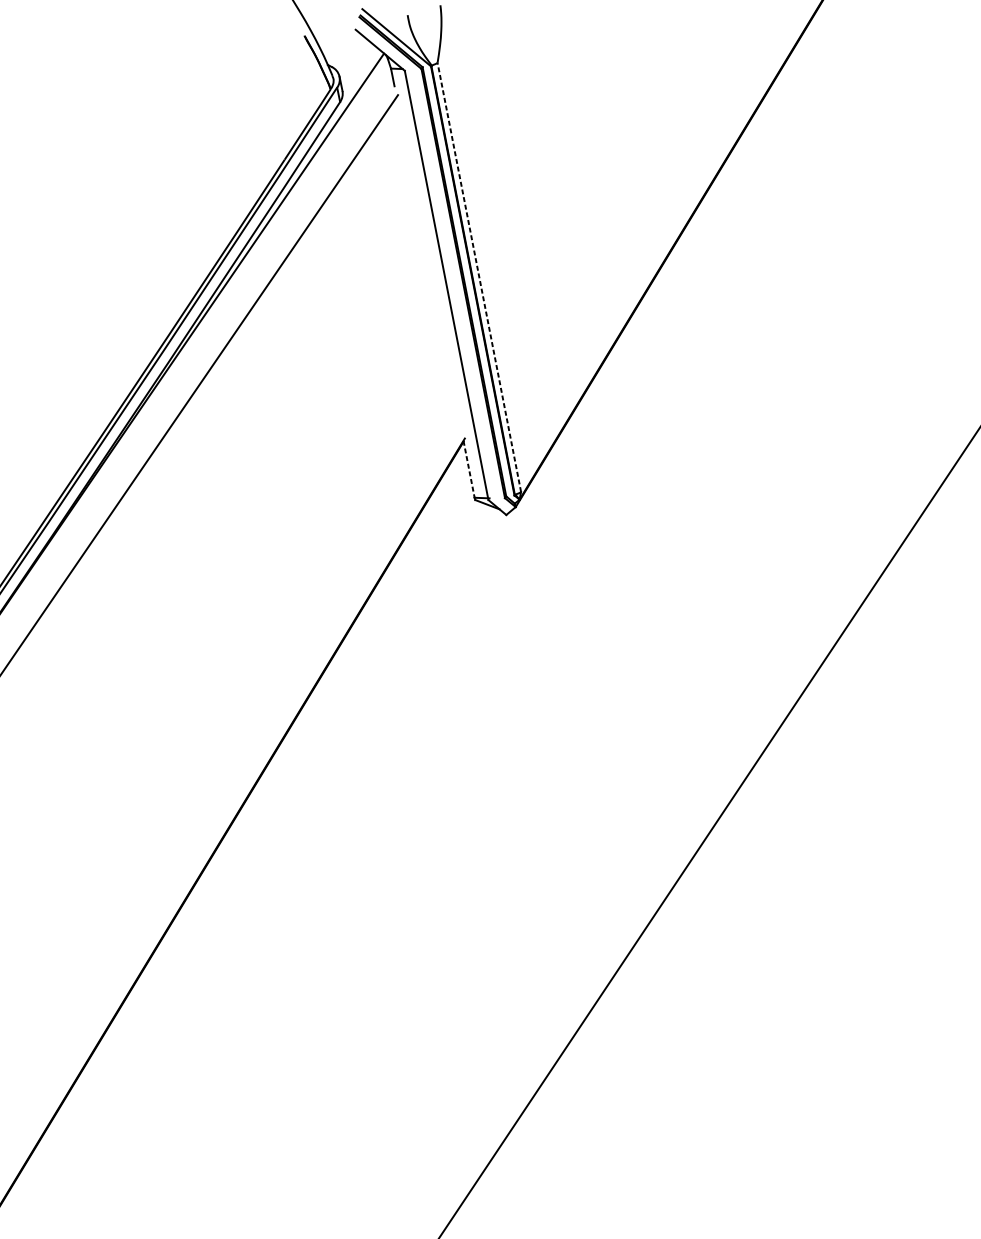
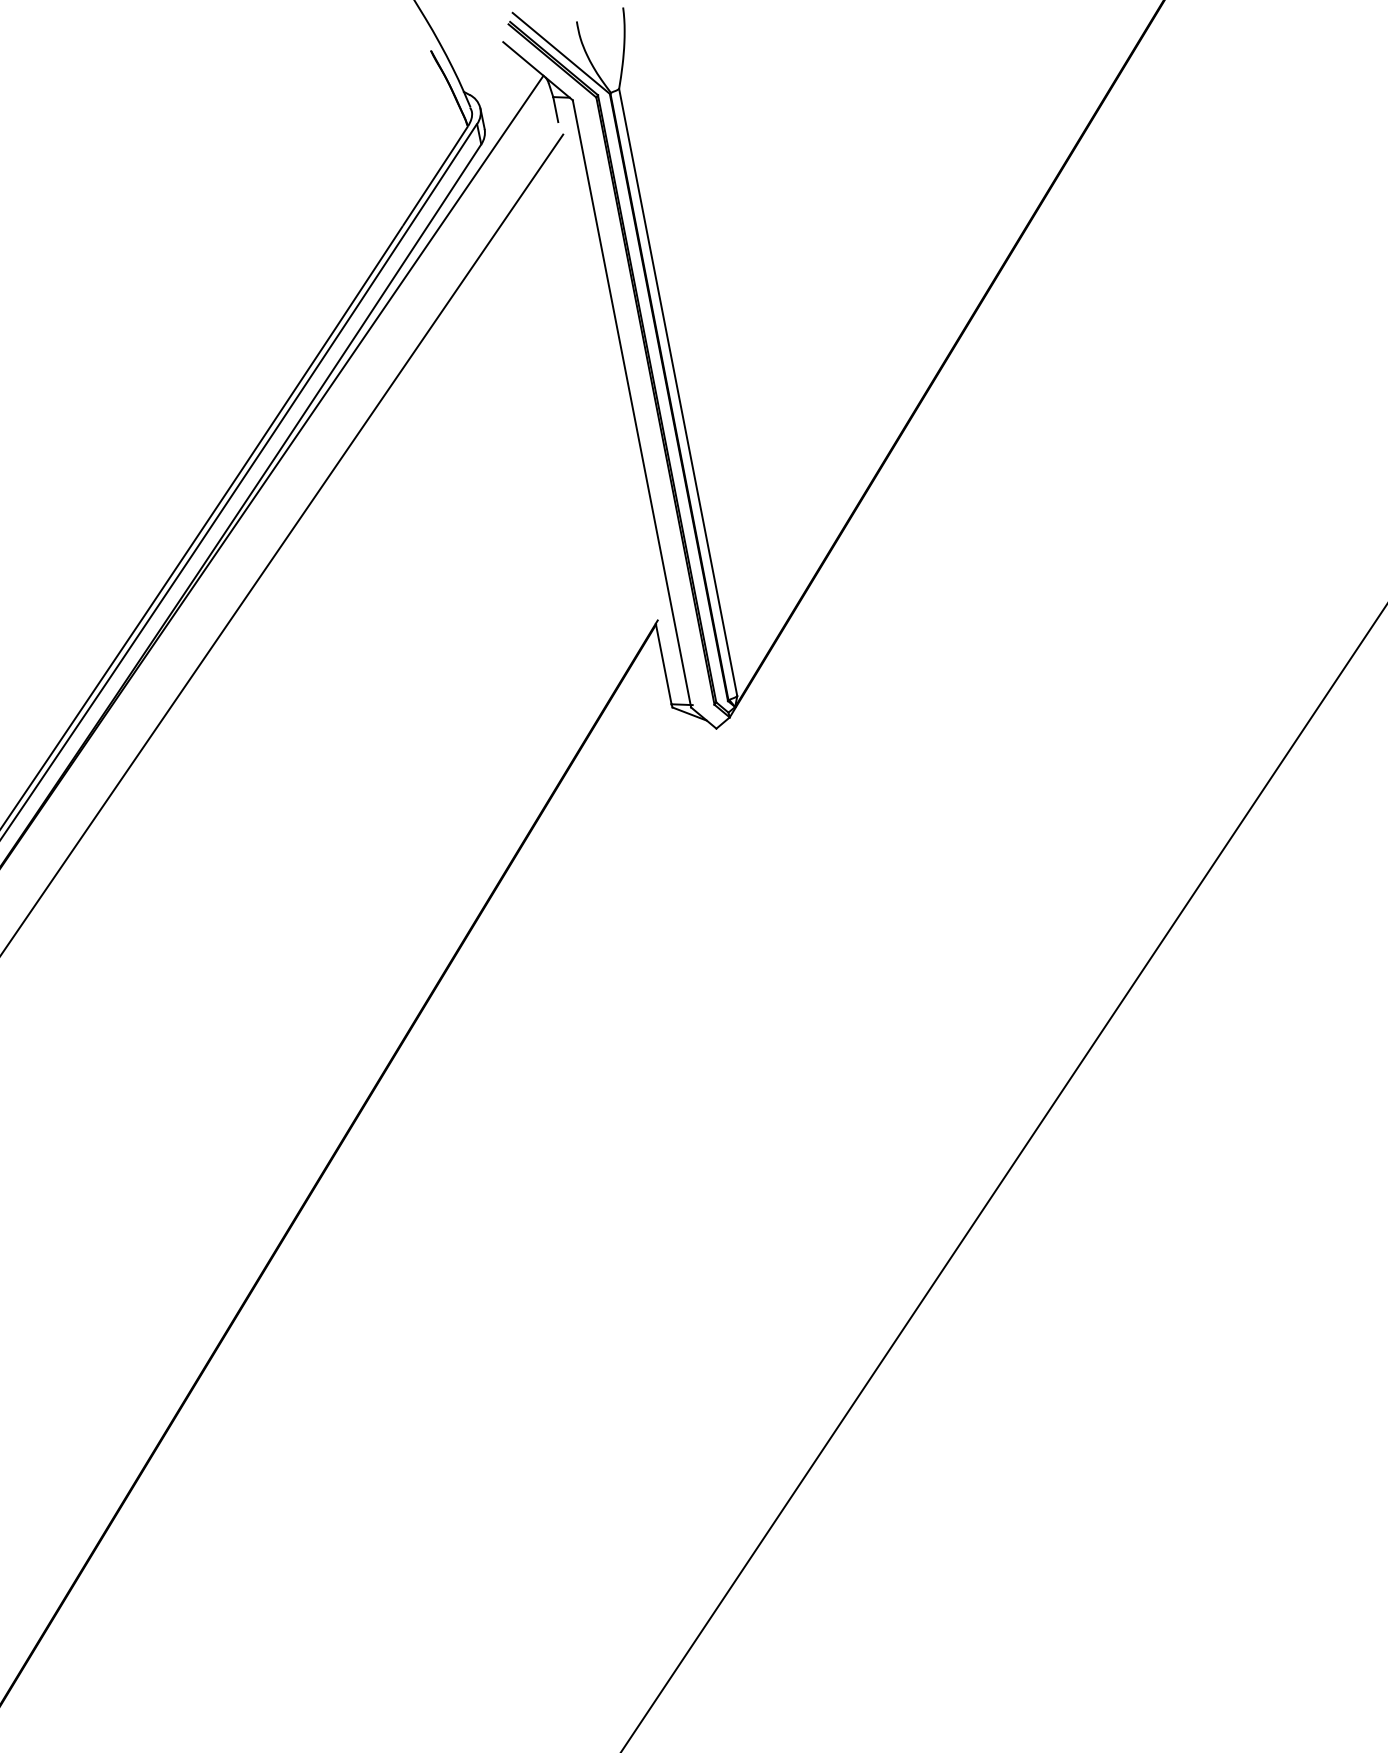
line: (479, 277) -> (678, 392), dashed -> solid
line: (468, 469) -> (663, 664), dashed -> solid

